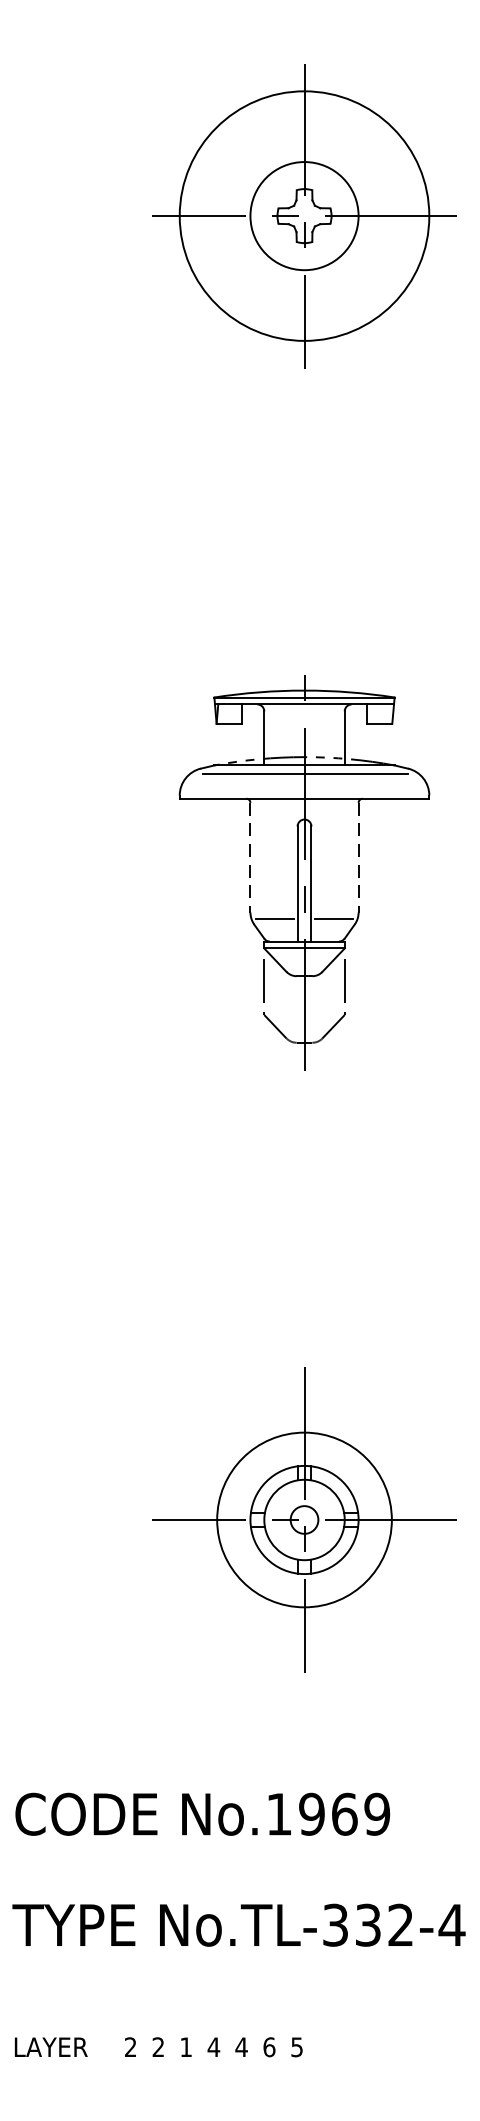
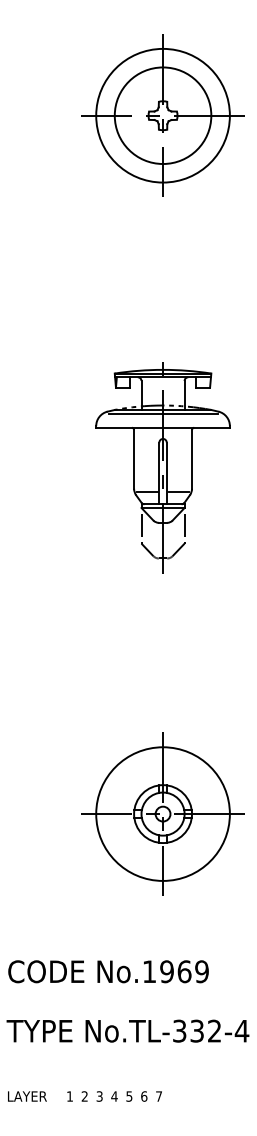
circle: (303, 215) -> (162, 115), size x1.67
line: (251, 857) -> (134, 459), dashed -> solid
line: (359, 857) -> (192, 459), dashed -> solid
circle: (303, 1518) -> (162, 813), size x1.43
text: (129, 2047) -> (69, 1096), 2 -> 1
text: (185, 2047) -> (99, 1096), 1 -> 3
text: (241, 2047) -> (129, 1096), 4 -> 5
text: (296, 2047) -> (158, 1096), 5 -> 7

